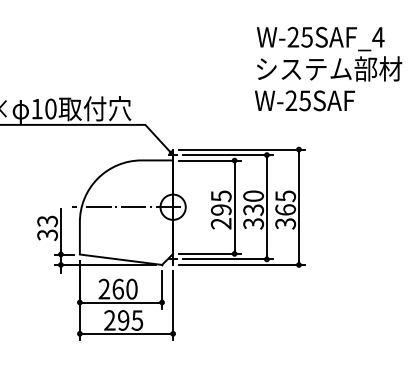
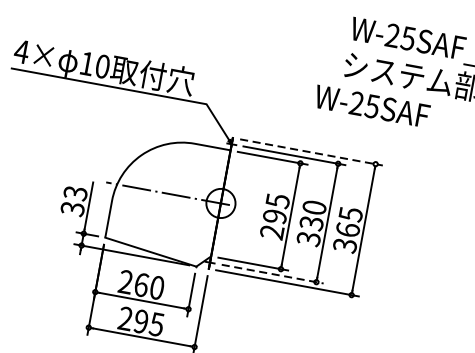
text: (304, 100) -> (371, 105), moved
line: (242, 149) -> (311, 152), solid -> dashed
line: (228, 259) -> (272, 274), solid -> dashed

